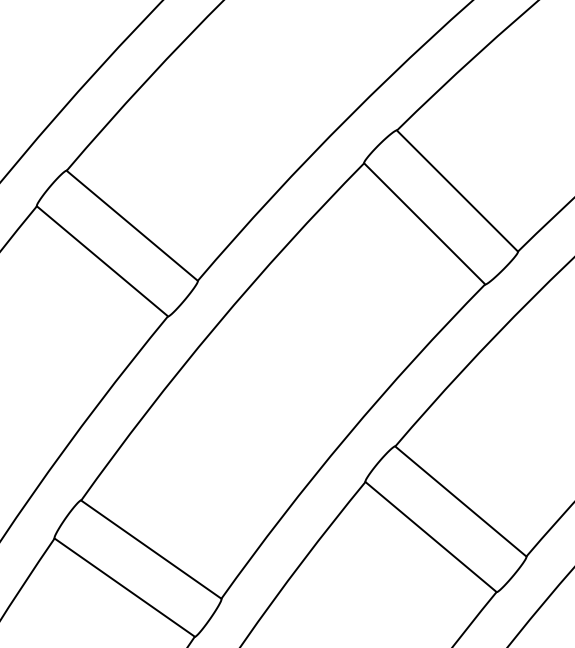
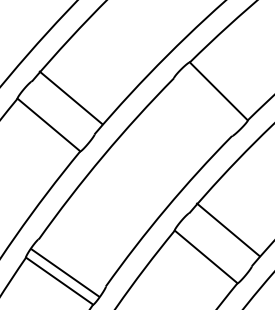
line: (130, 224) -> (70, 97), moved
line: (425, 224) -> (203, 107), removed
line: (460, 500) -> (228, 229), moved
line: (149, 548) -> (64, 272), moved

